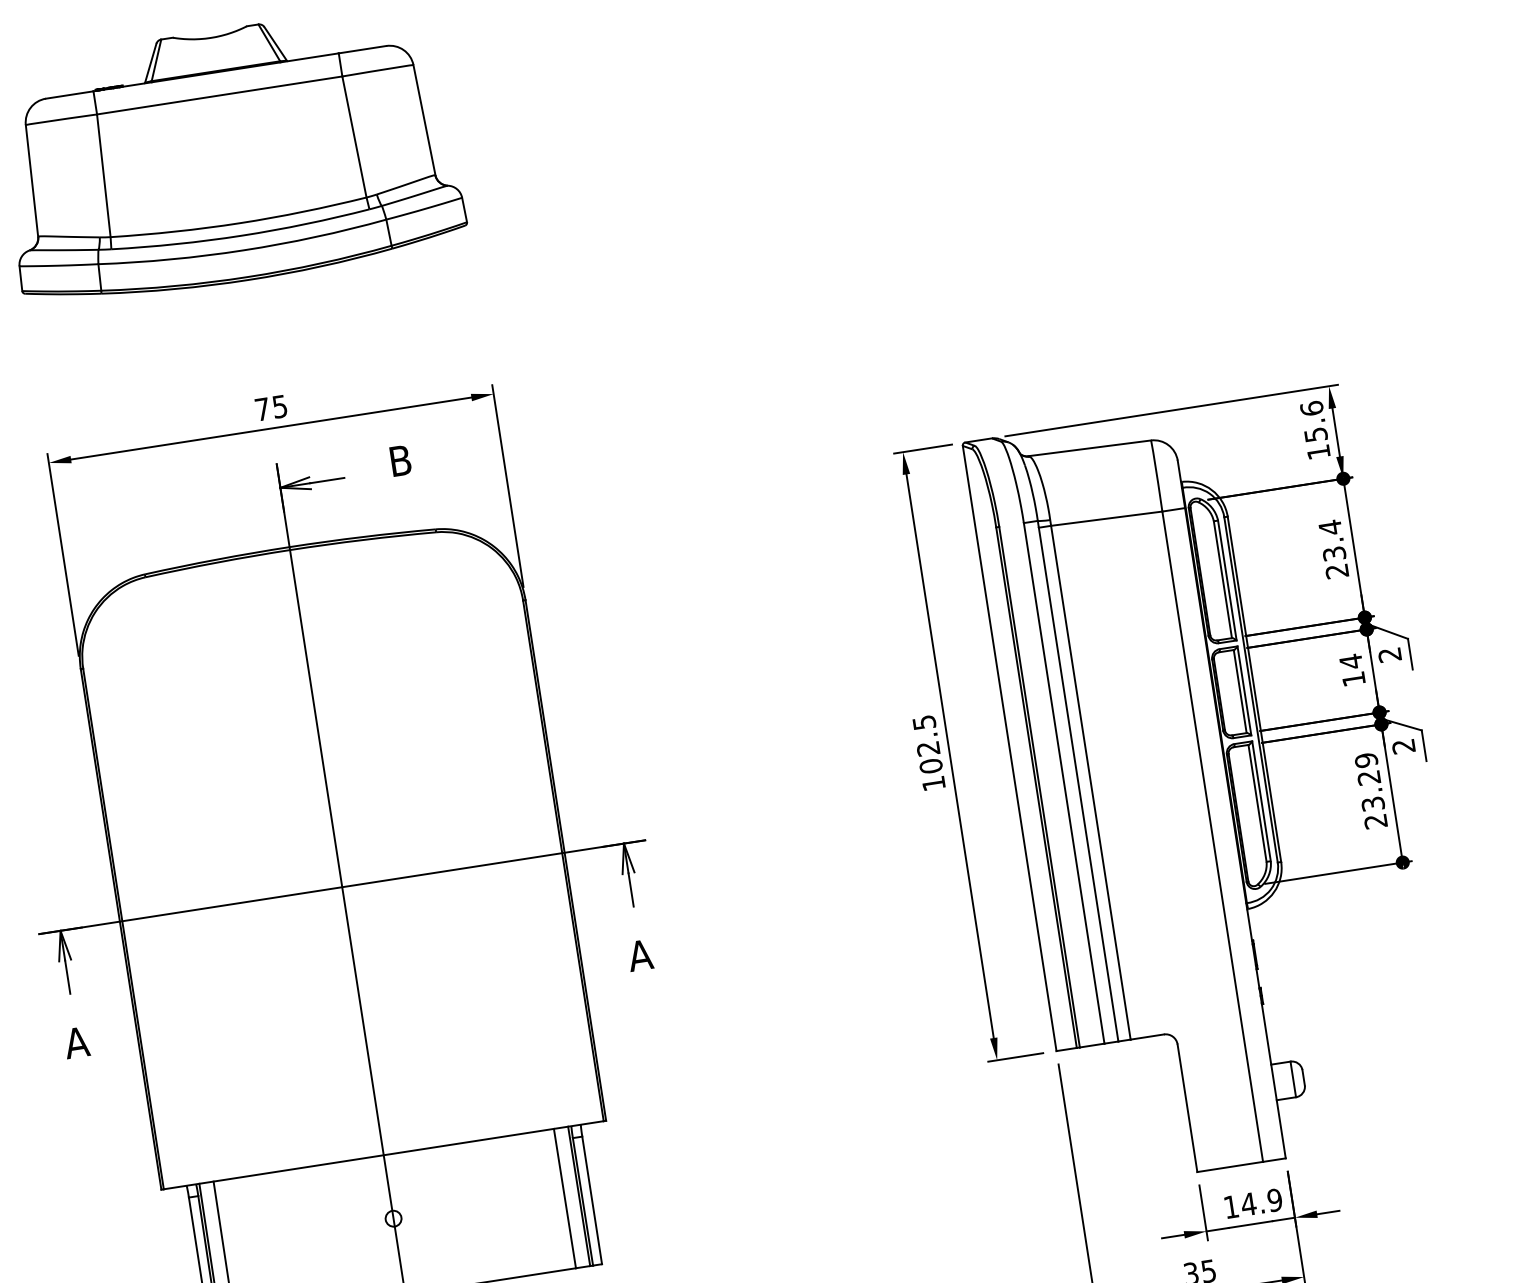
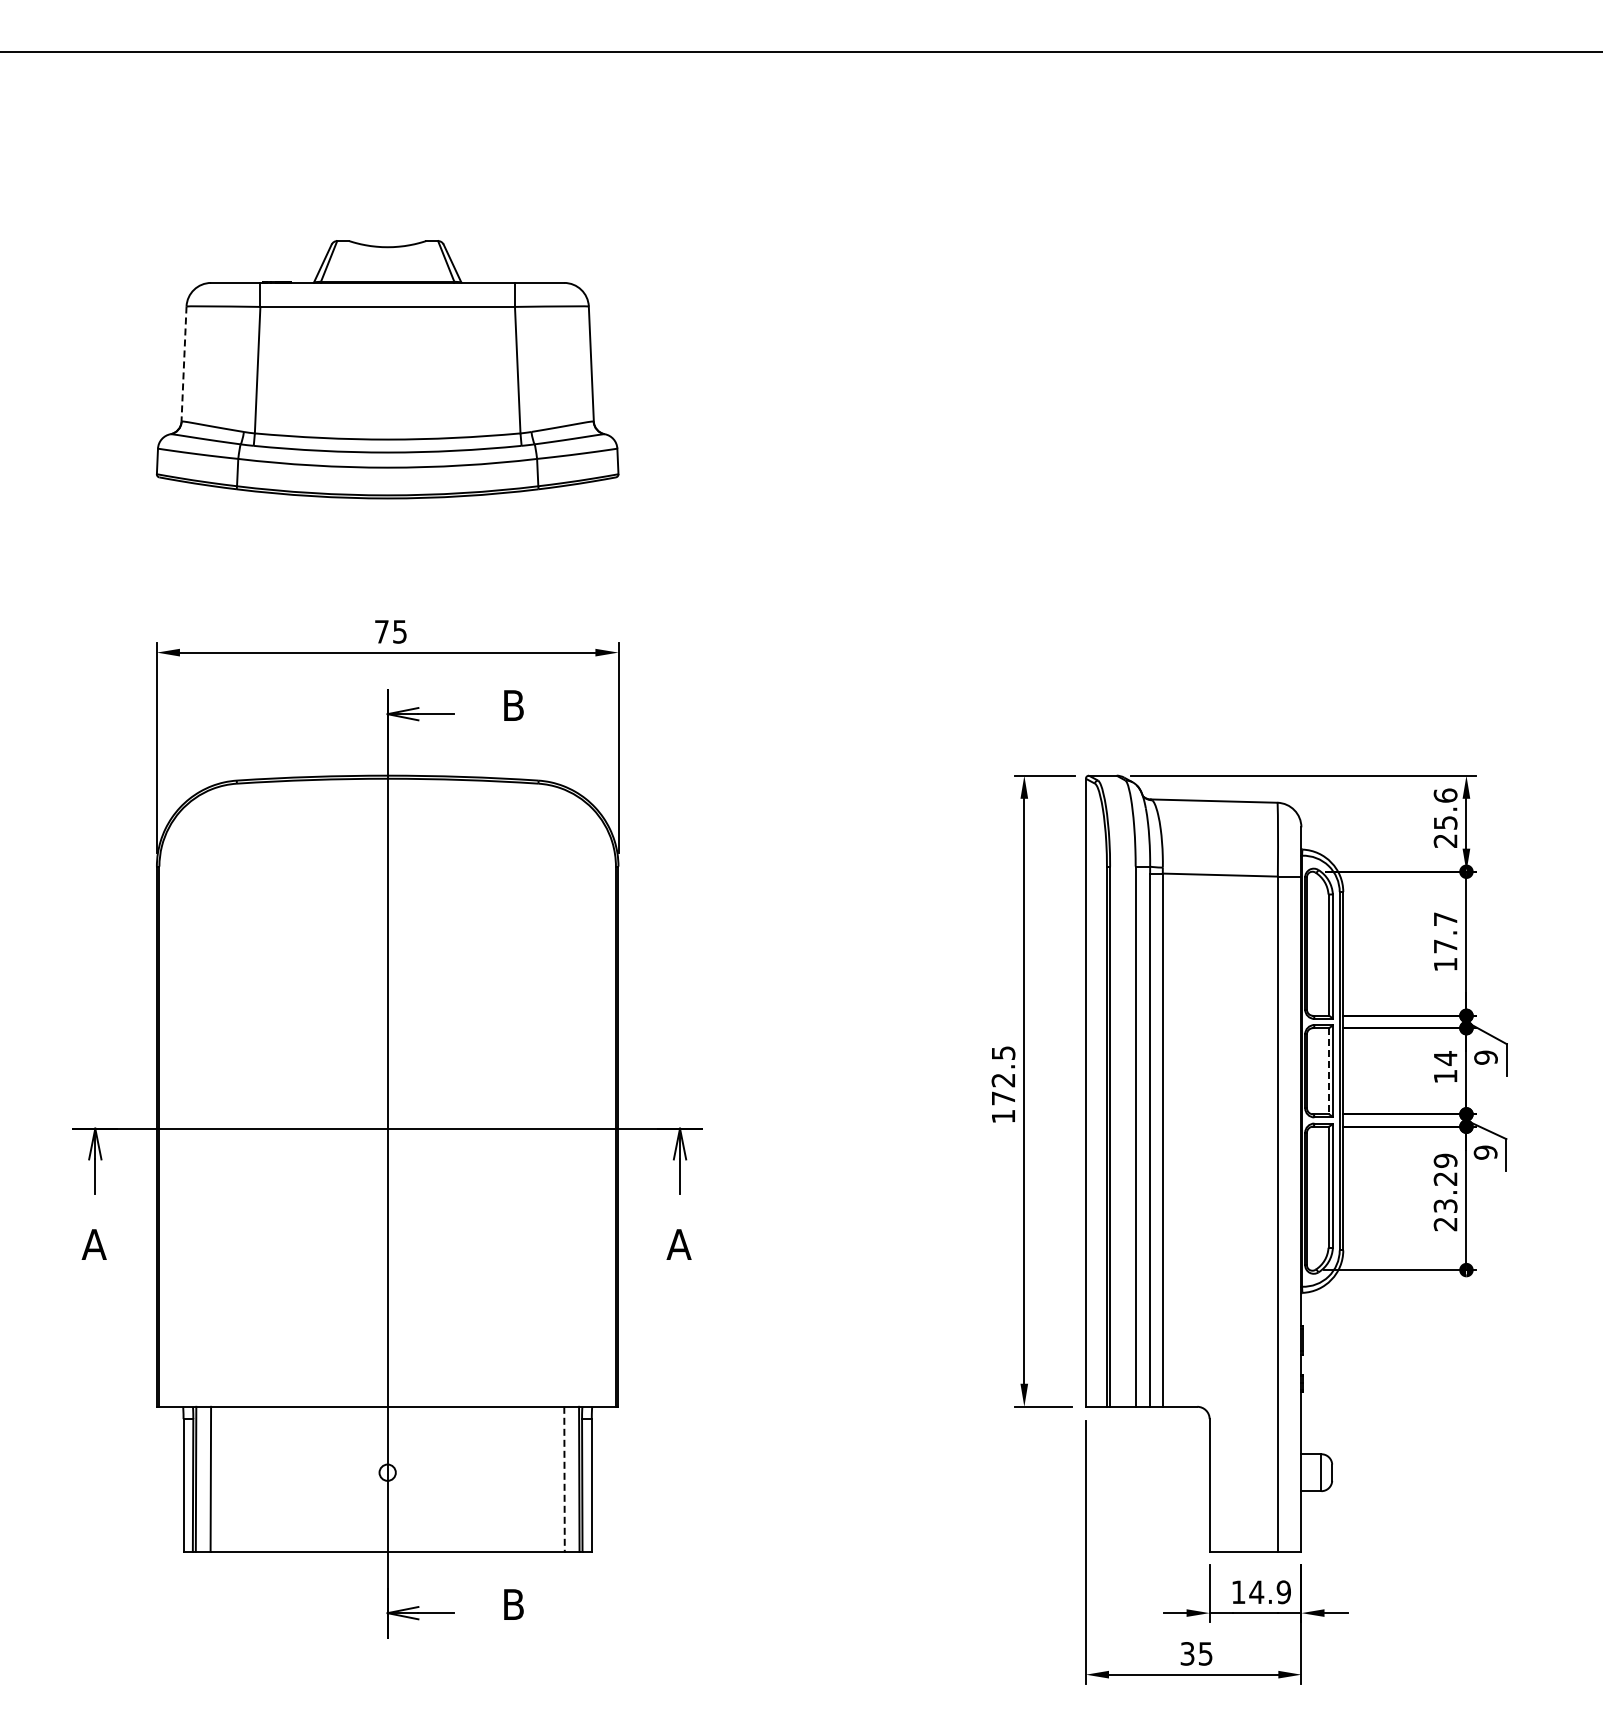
line: (32, 181) -> (184, 364), solid -> dashed
text: (1318, 451) -> (1445, 840), 15.6 -> 25.6
text: (1333, 549) -> (1445, 941), 23.4 -> 17.7
text: (1389, 654) -> (1485, 1057), 2 -> 9
line: (1240, 691) -> (1328, 1071), solid -> dashed
text: (1403, 746) -> (1485, 1152), 2 -> 9
text: (931, 766) -> (1003, 1098), 102.5 -> 172.5
line: (564, 1198) -> (564, 1479), solid -> dashed

